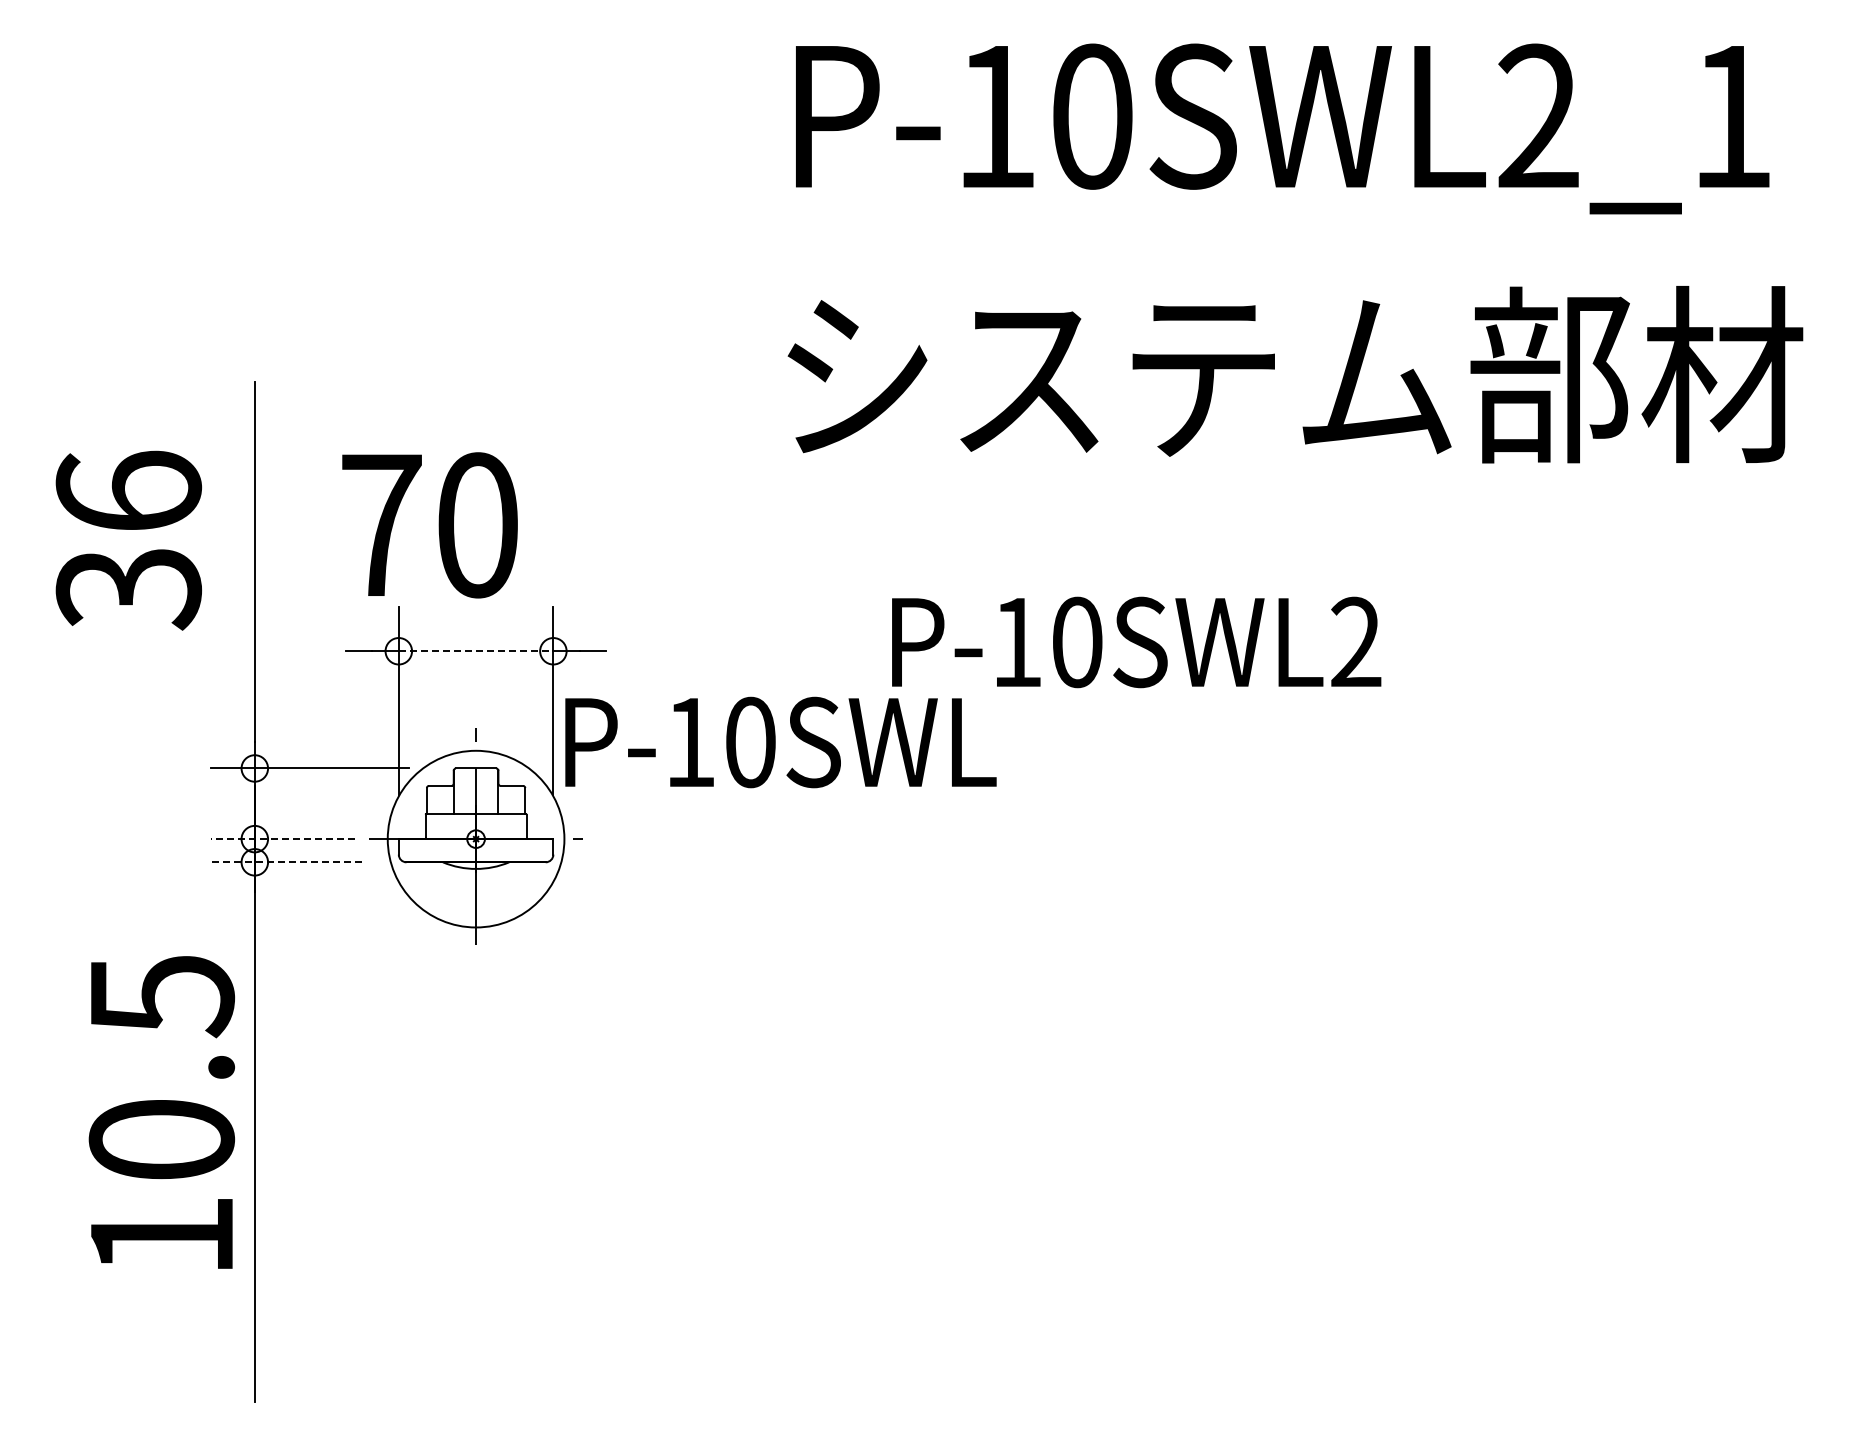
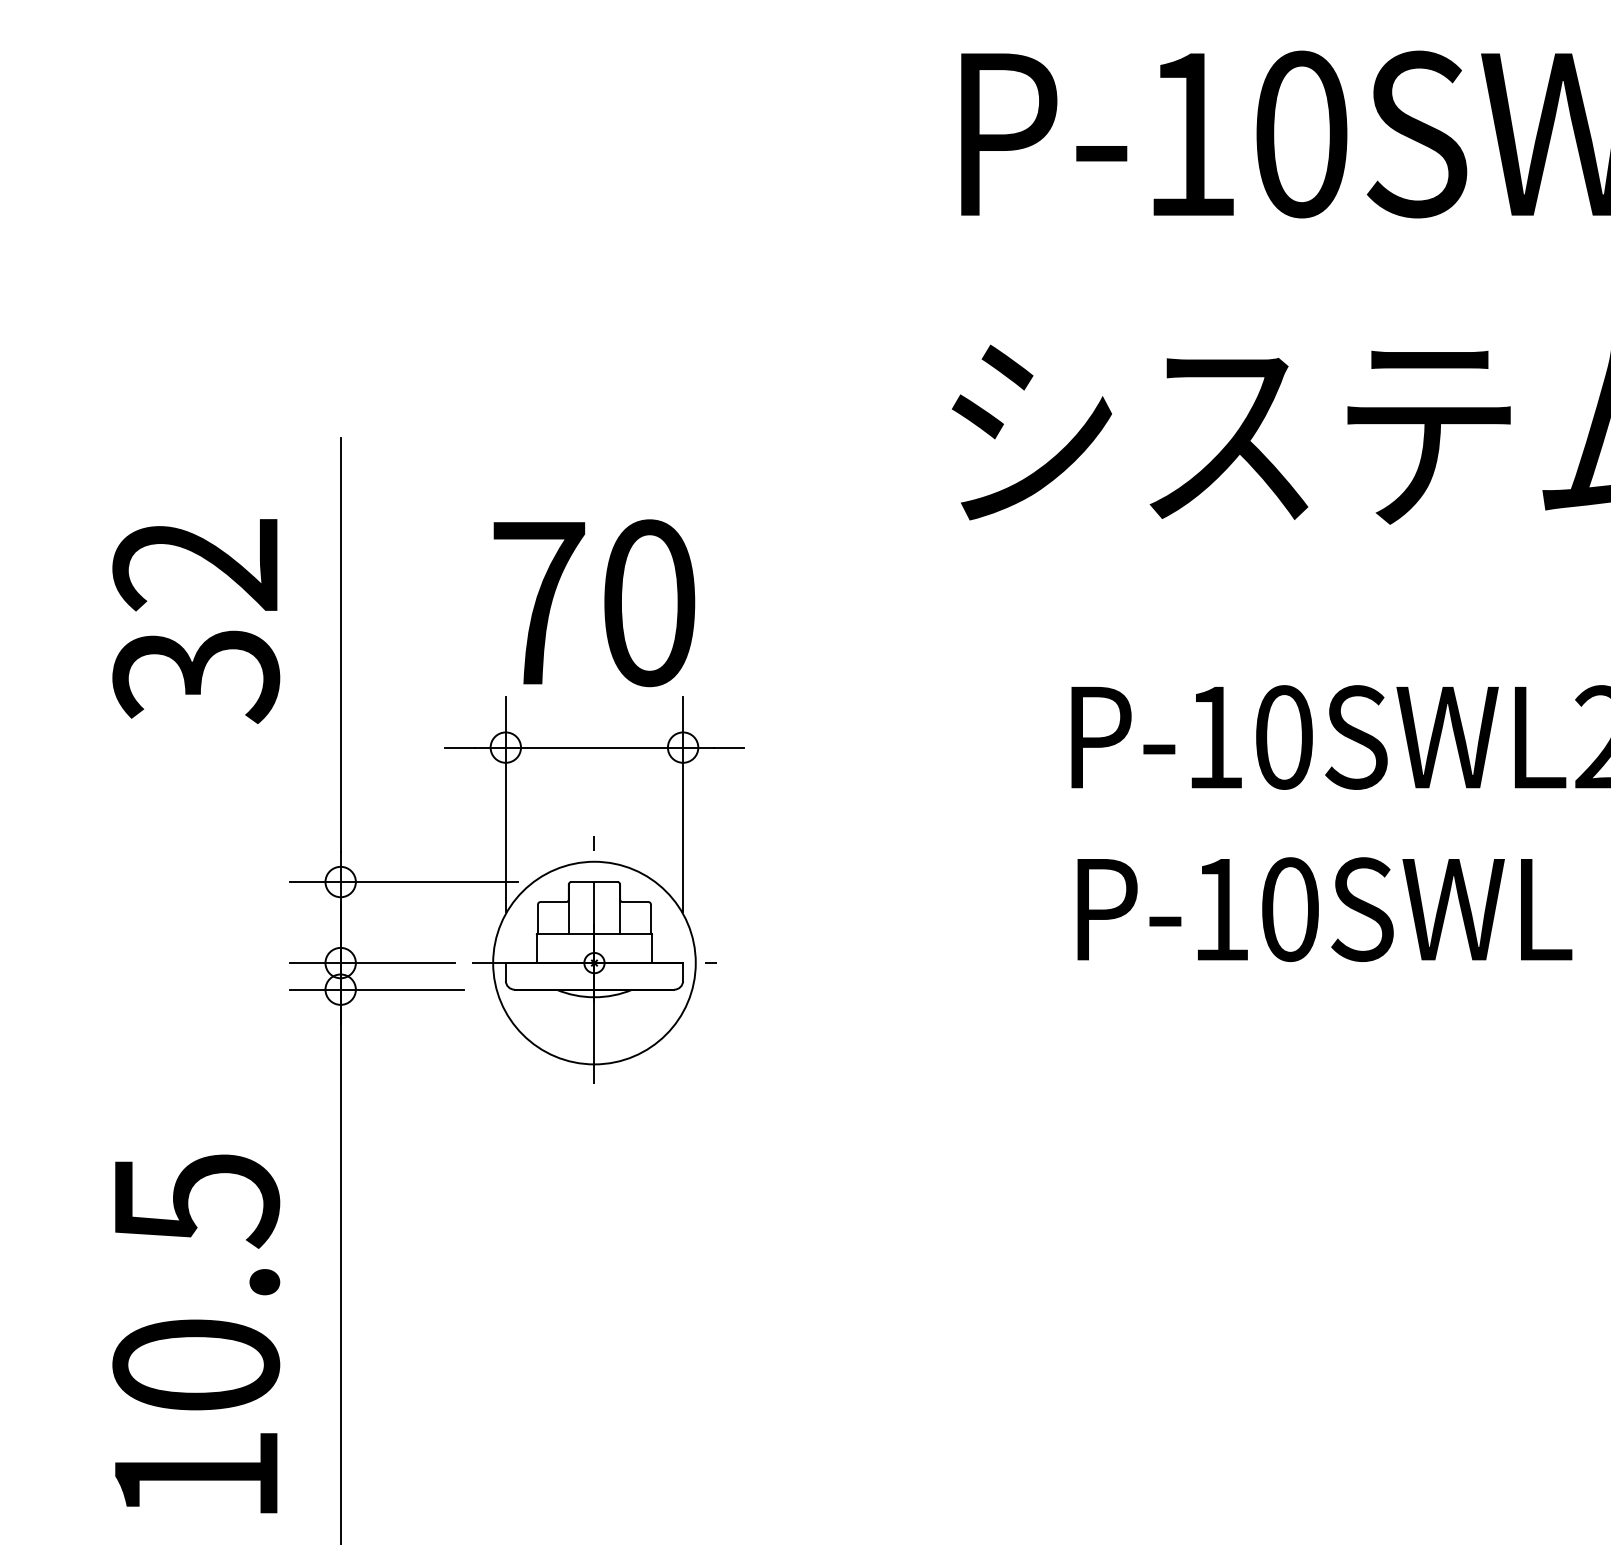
text: (128, 491) -> (195, 564), 36 -> 32
text: (429, 525) -> (593, 603), moved
line: (476, 651) -> (594, 747), dashed -> solid
text: (780, 742) -> (1324, 909), moved
line: (282, 839) -> (372, 963), dashed -> solid
line: (286, 862) -> (377, 989), dashed -> solid
text: (161, 1112) -> (195, 1333), moved

